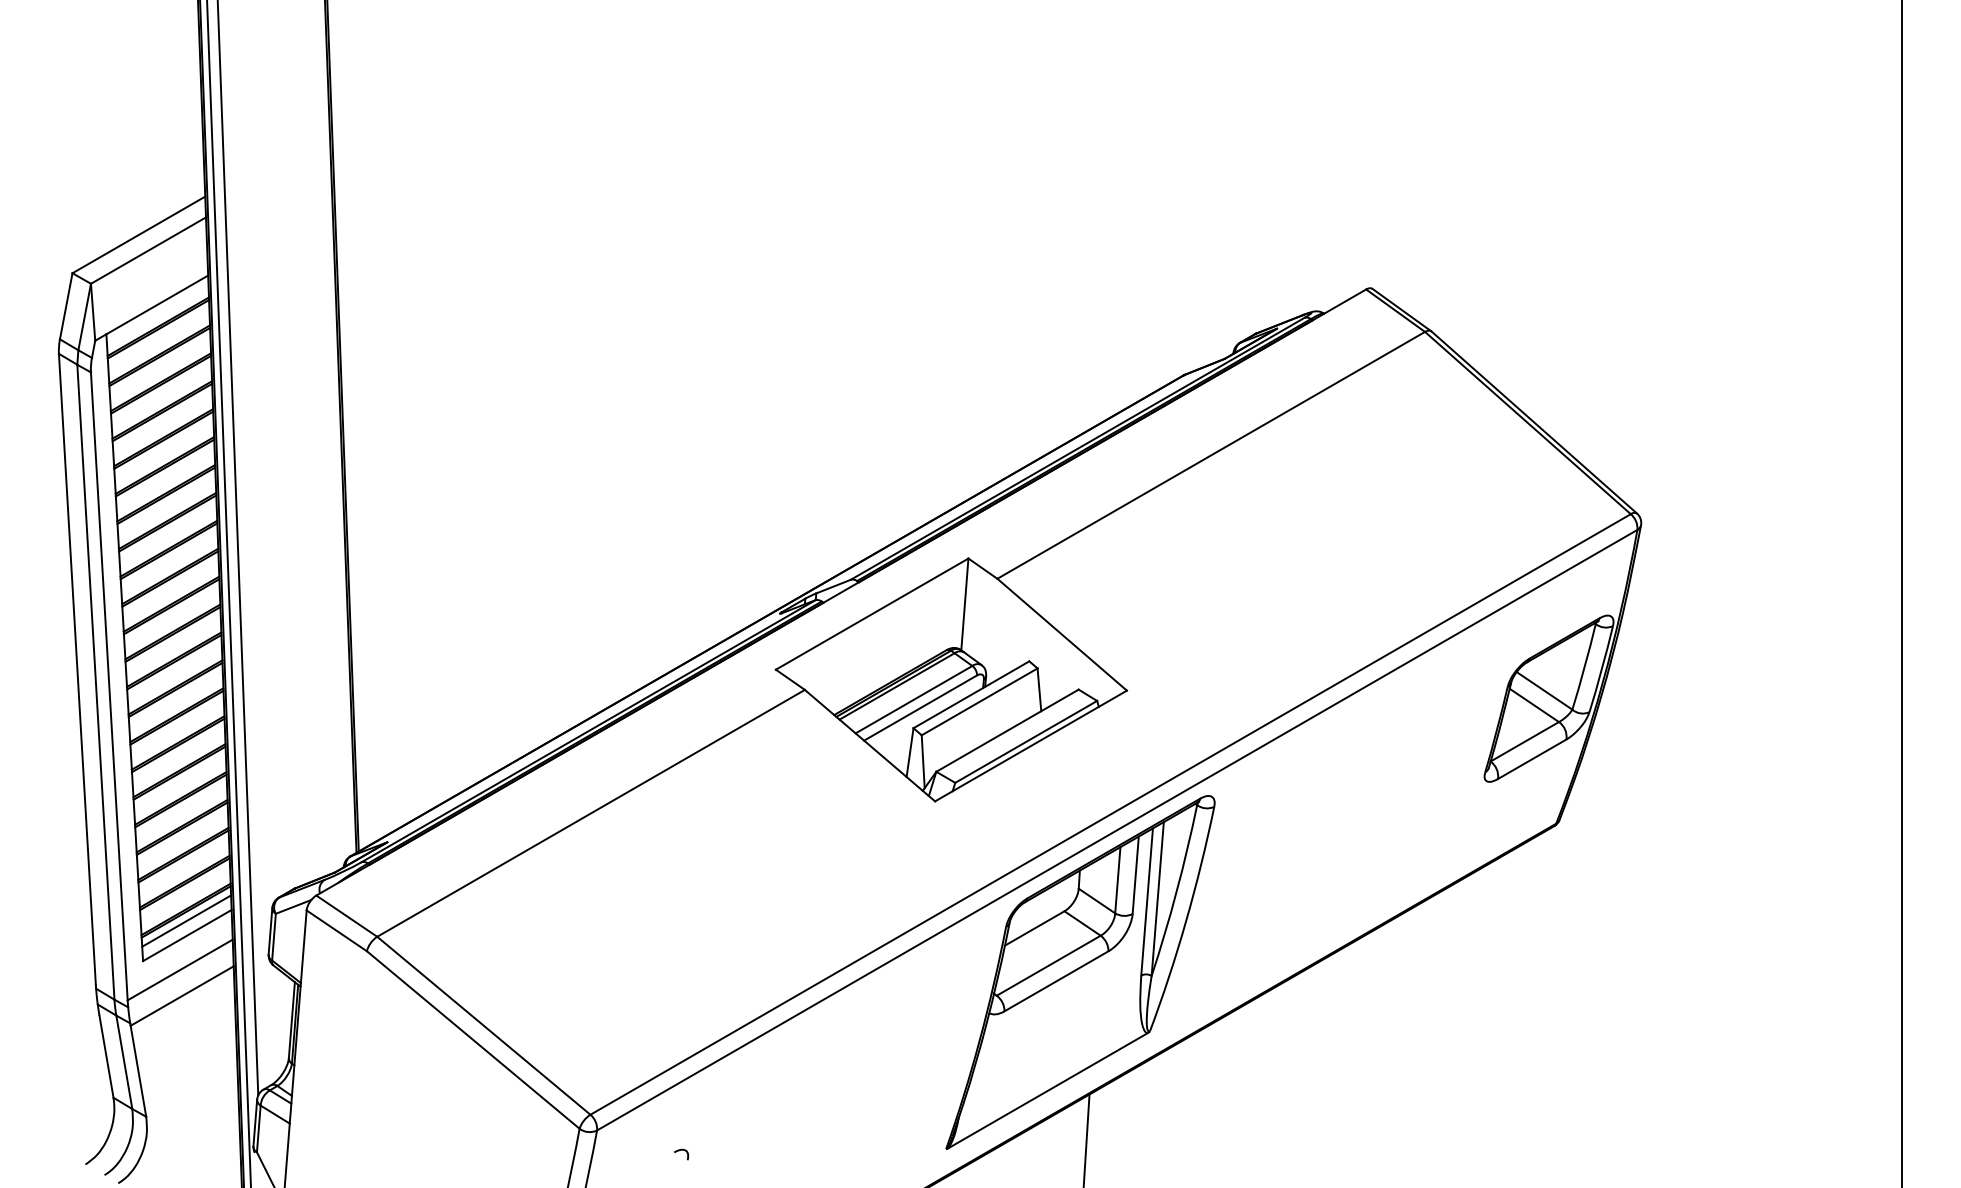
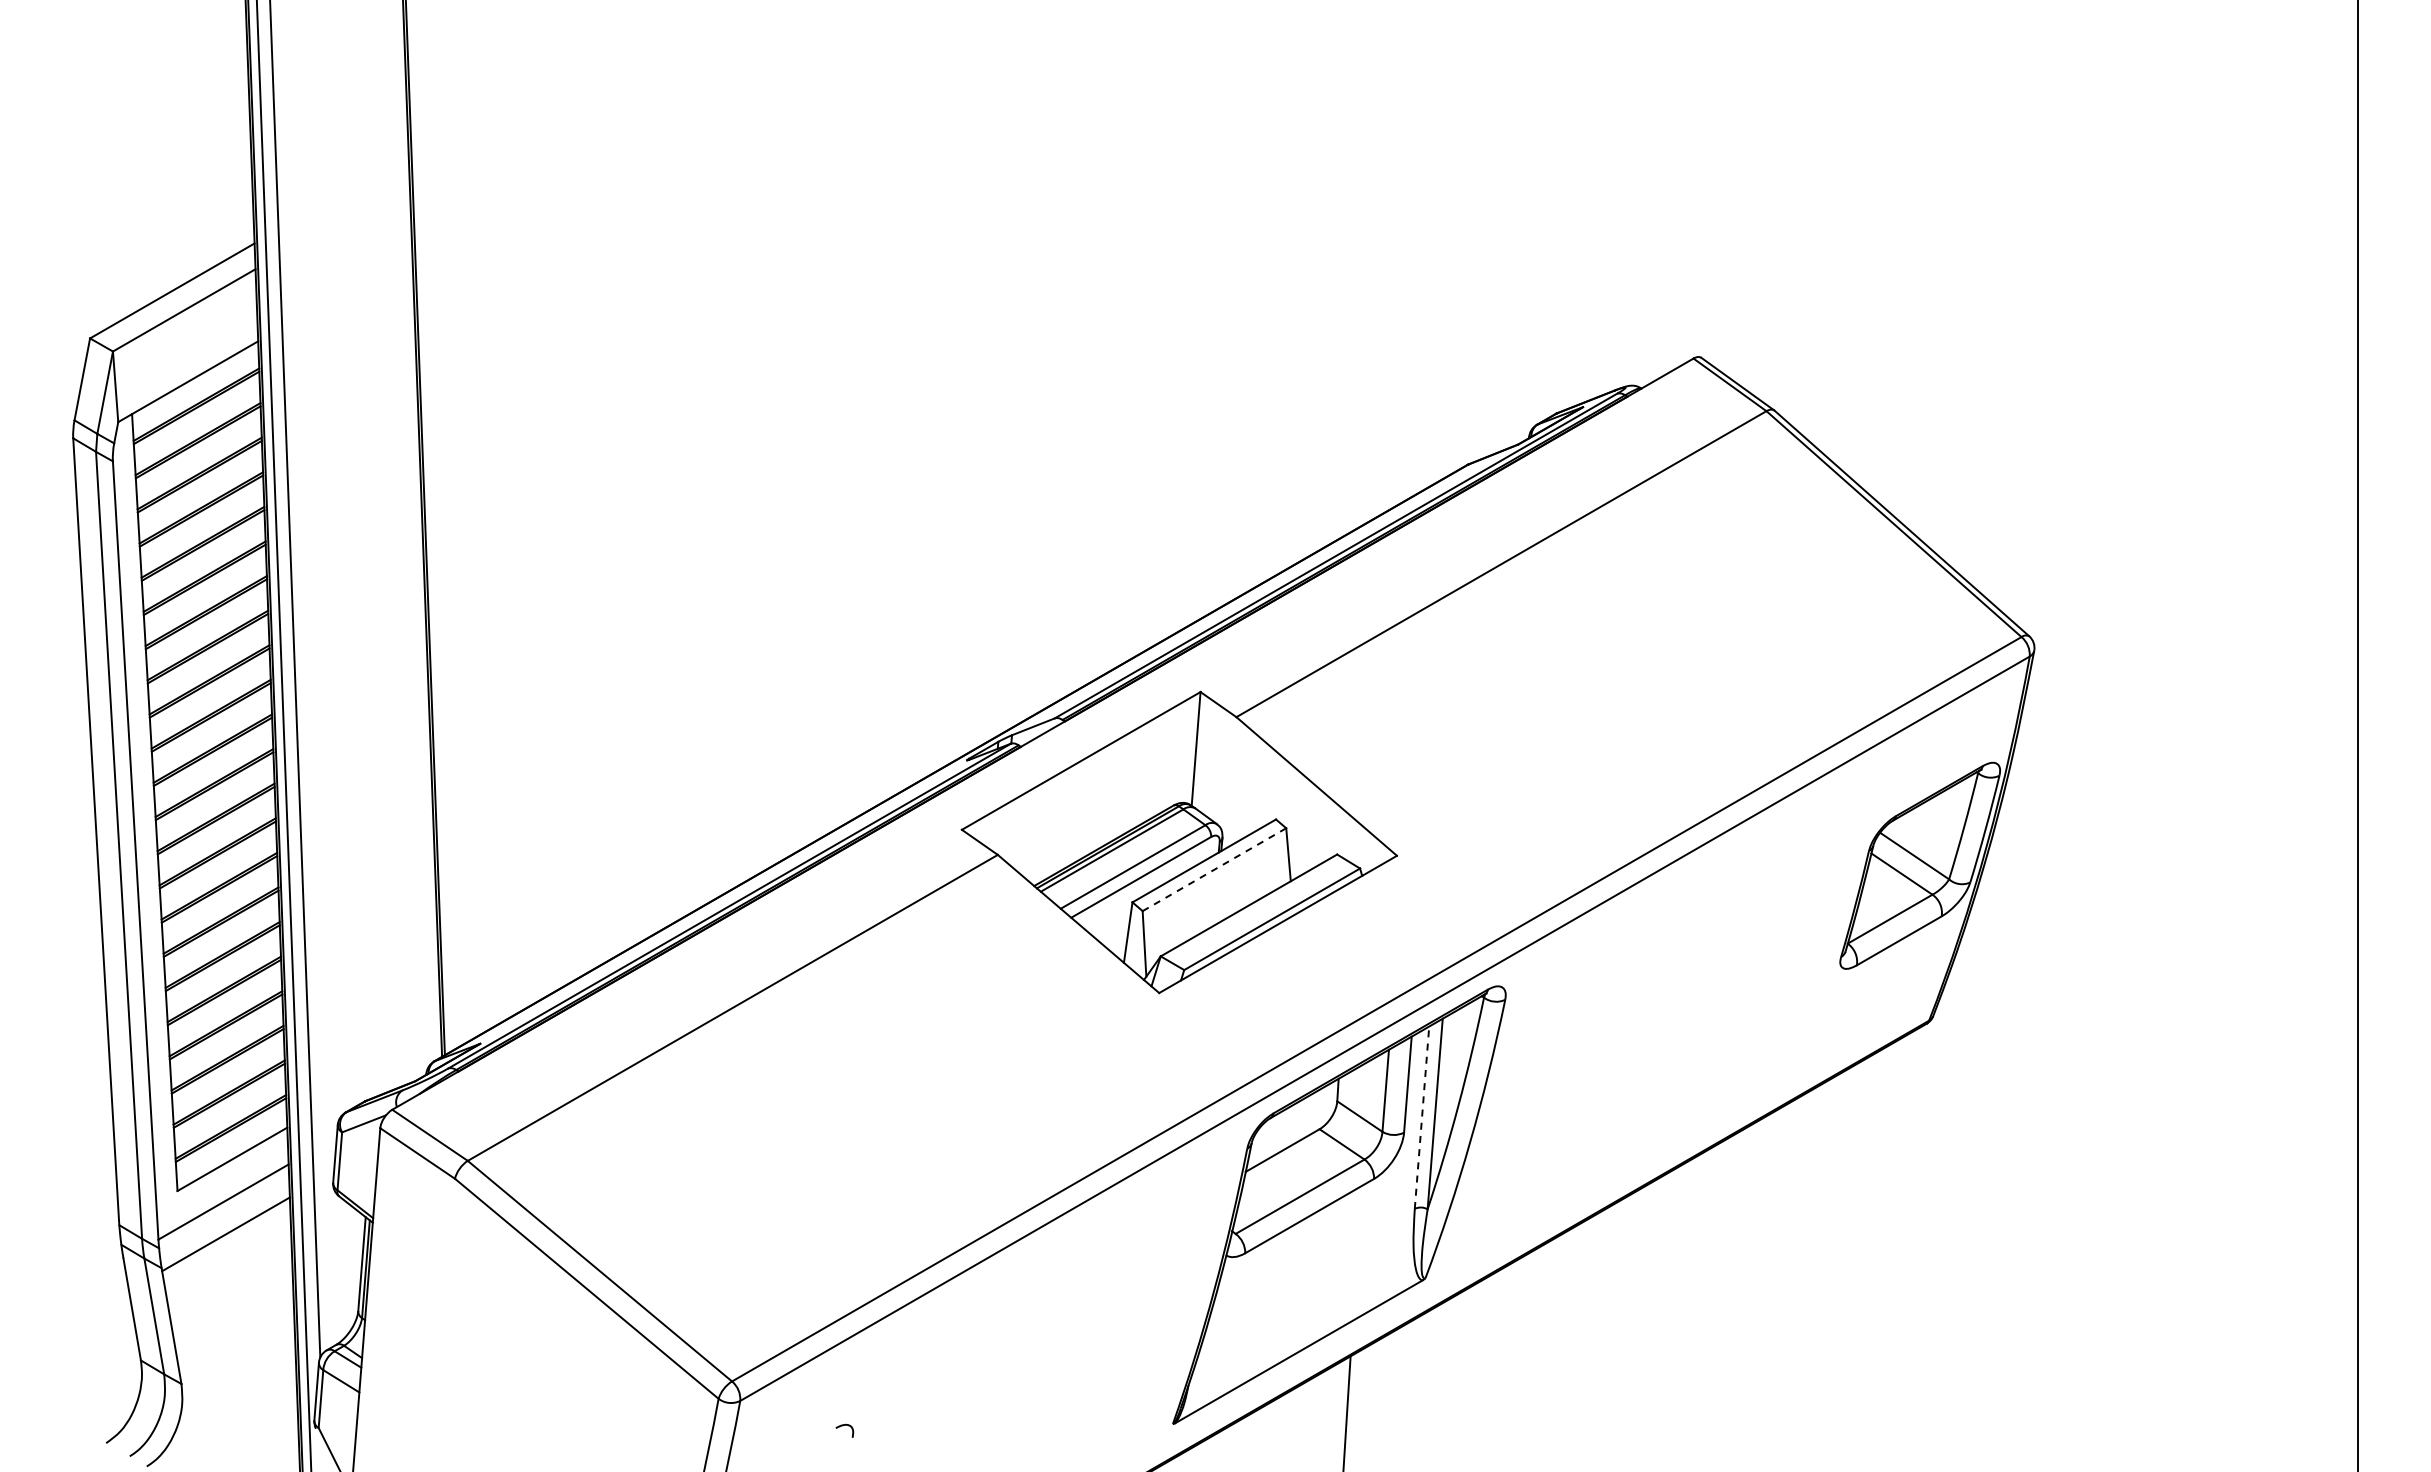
line: (979, 701) -> (1214, 869), solid -> dashed
line: (1147, 901) -> (1422, 1117), solid -> dashed
line: (186, 921) -> (231, 1141), removed

